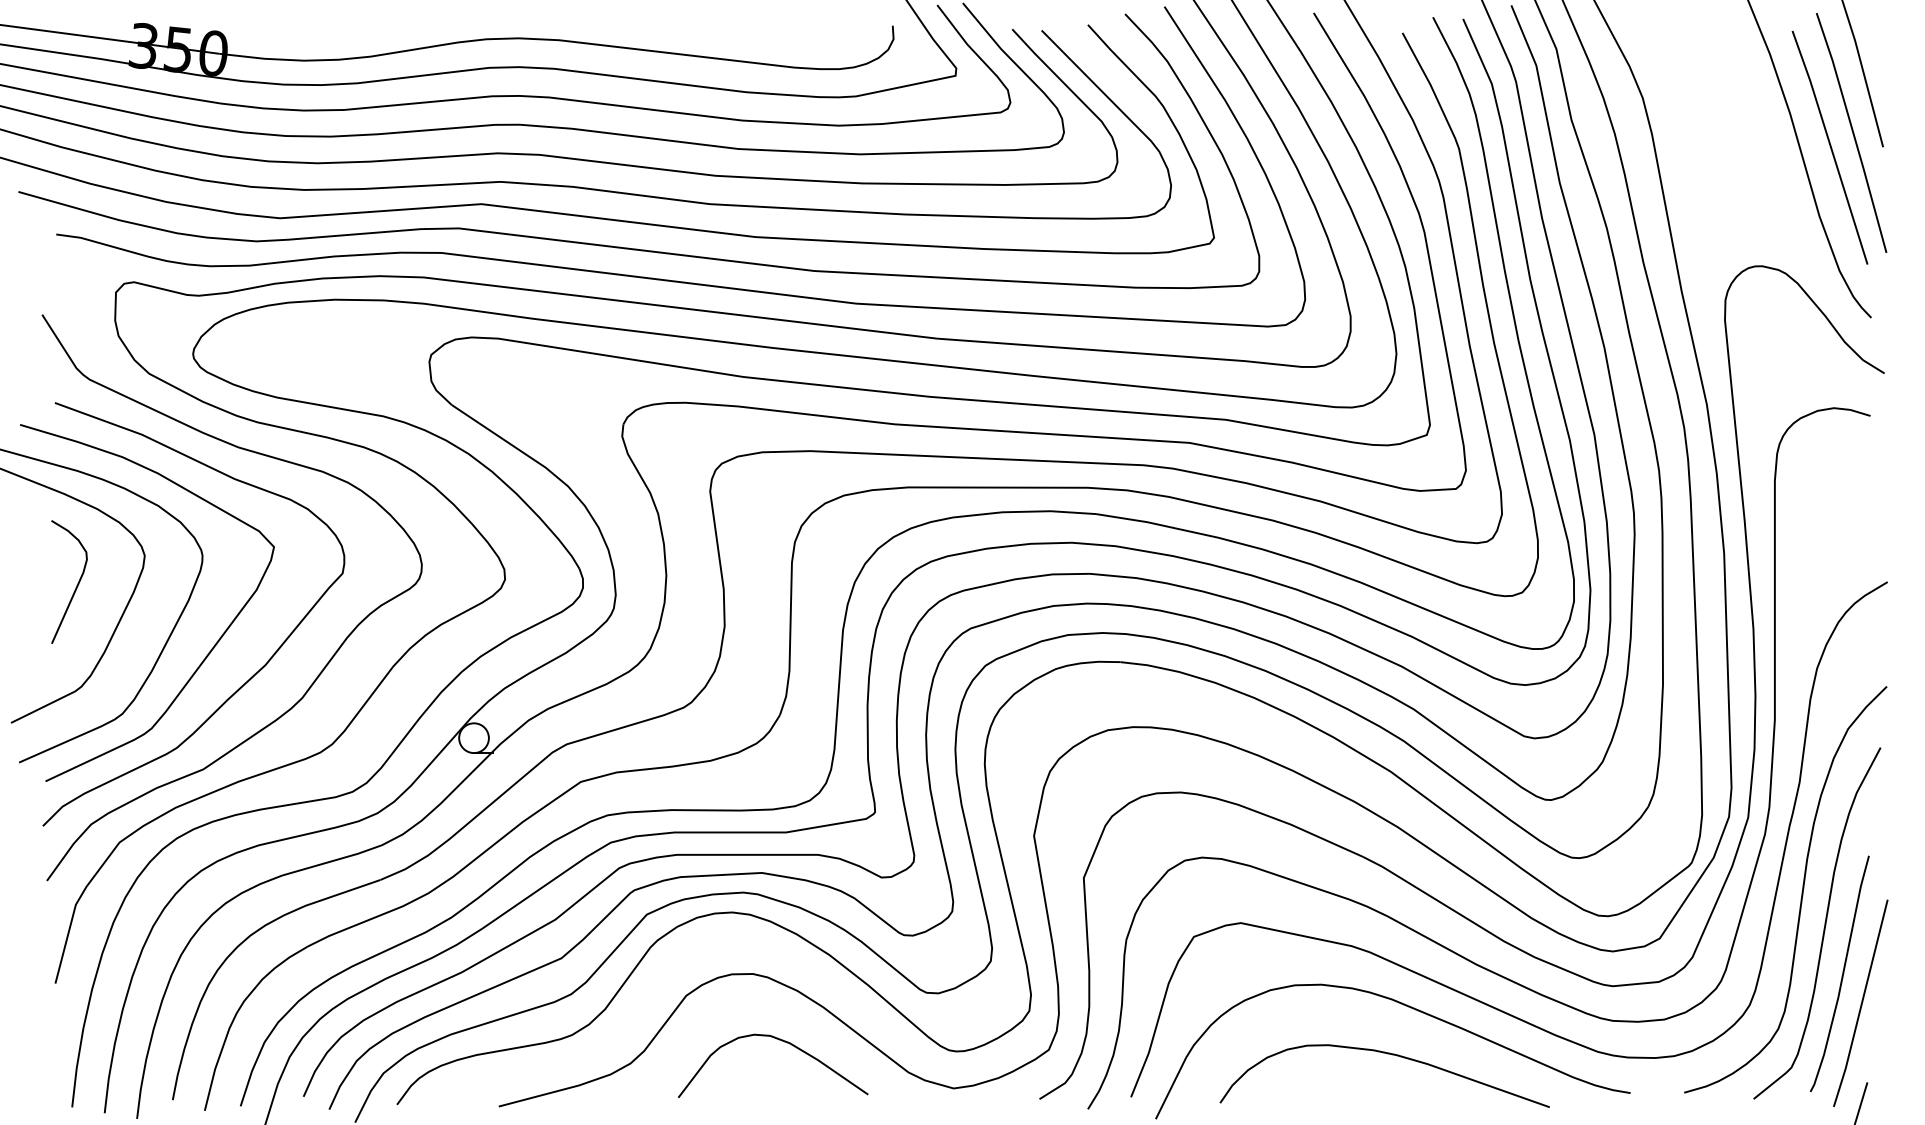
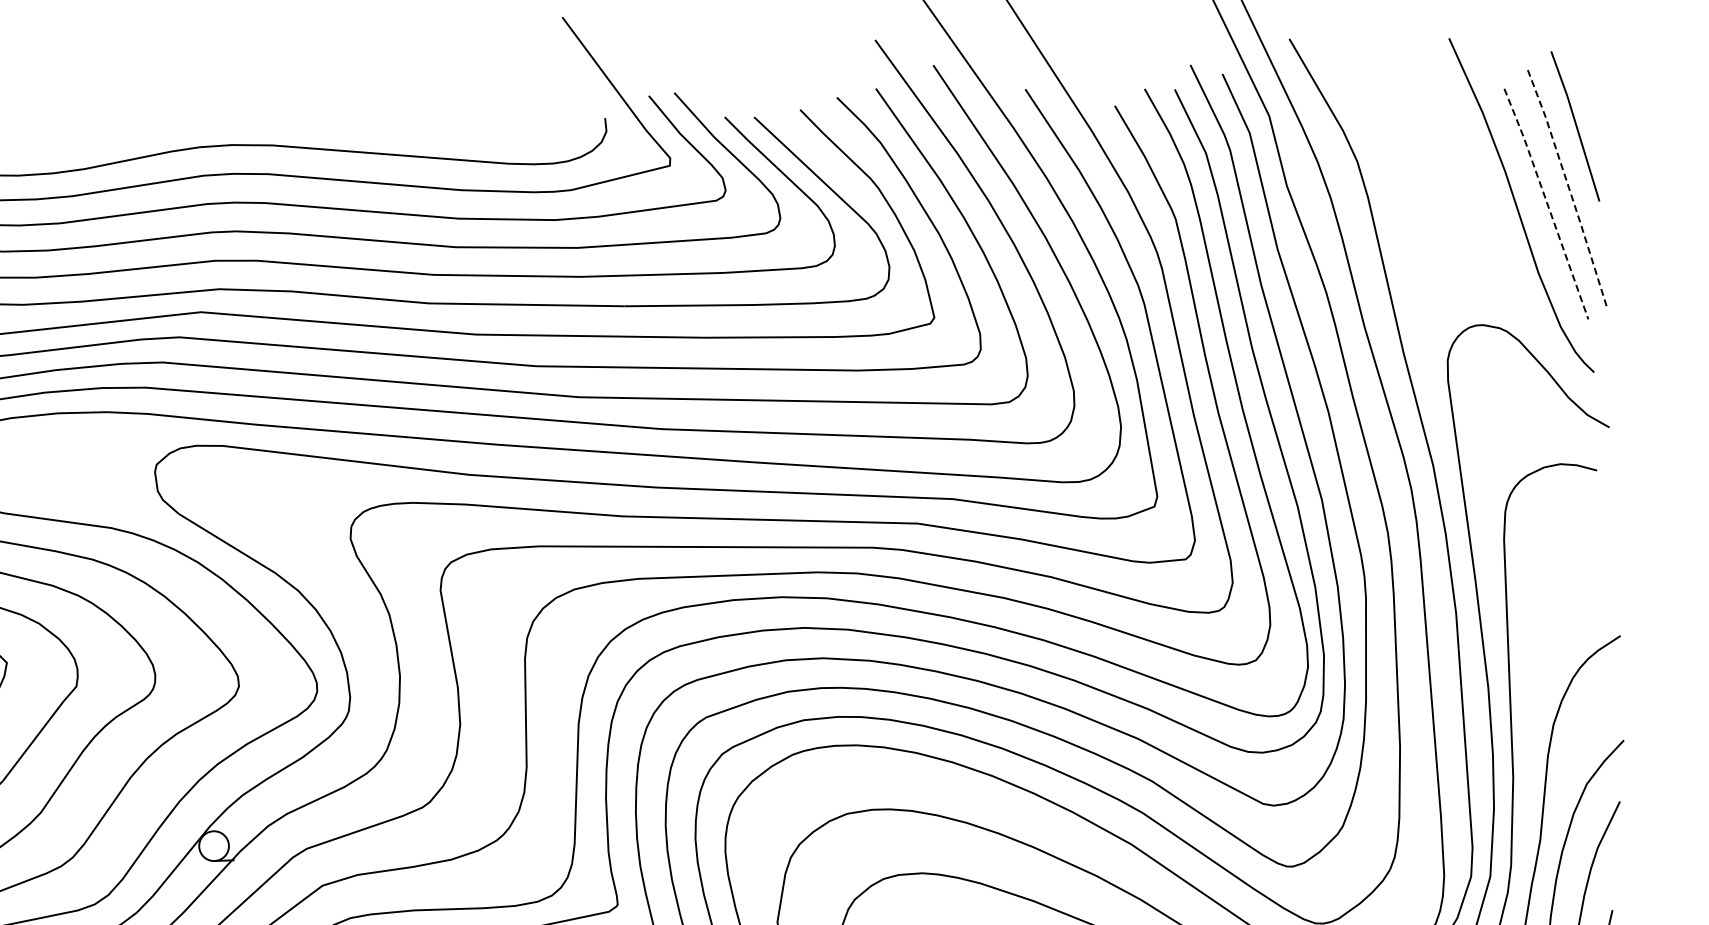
line: (1853, 132) -> (1569, 187), solid -> dashed
line: (1831, 147) -> (1547, 203), solid -> dashed

